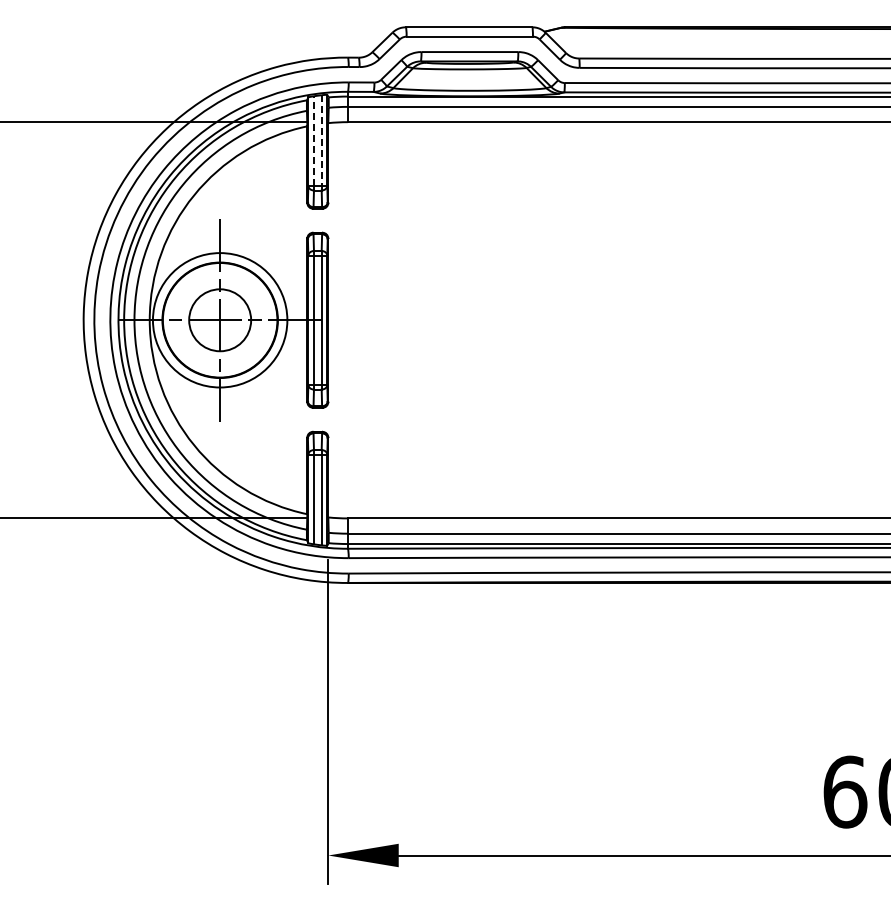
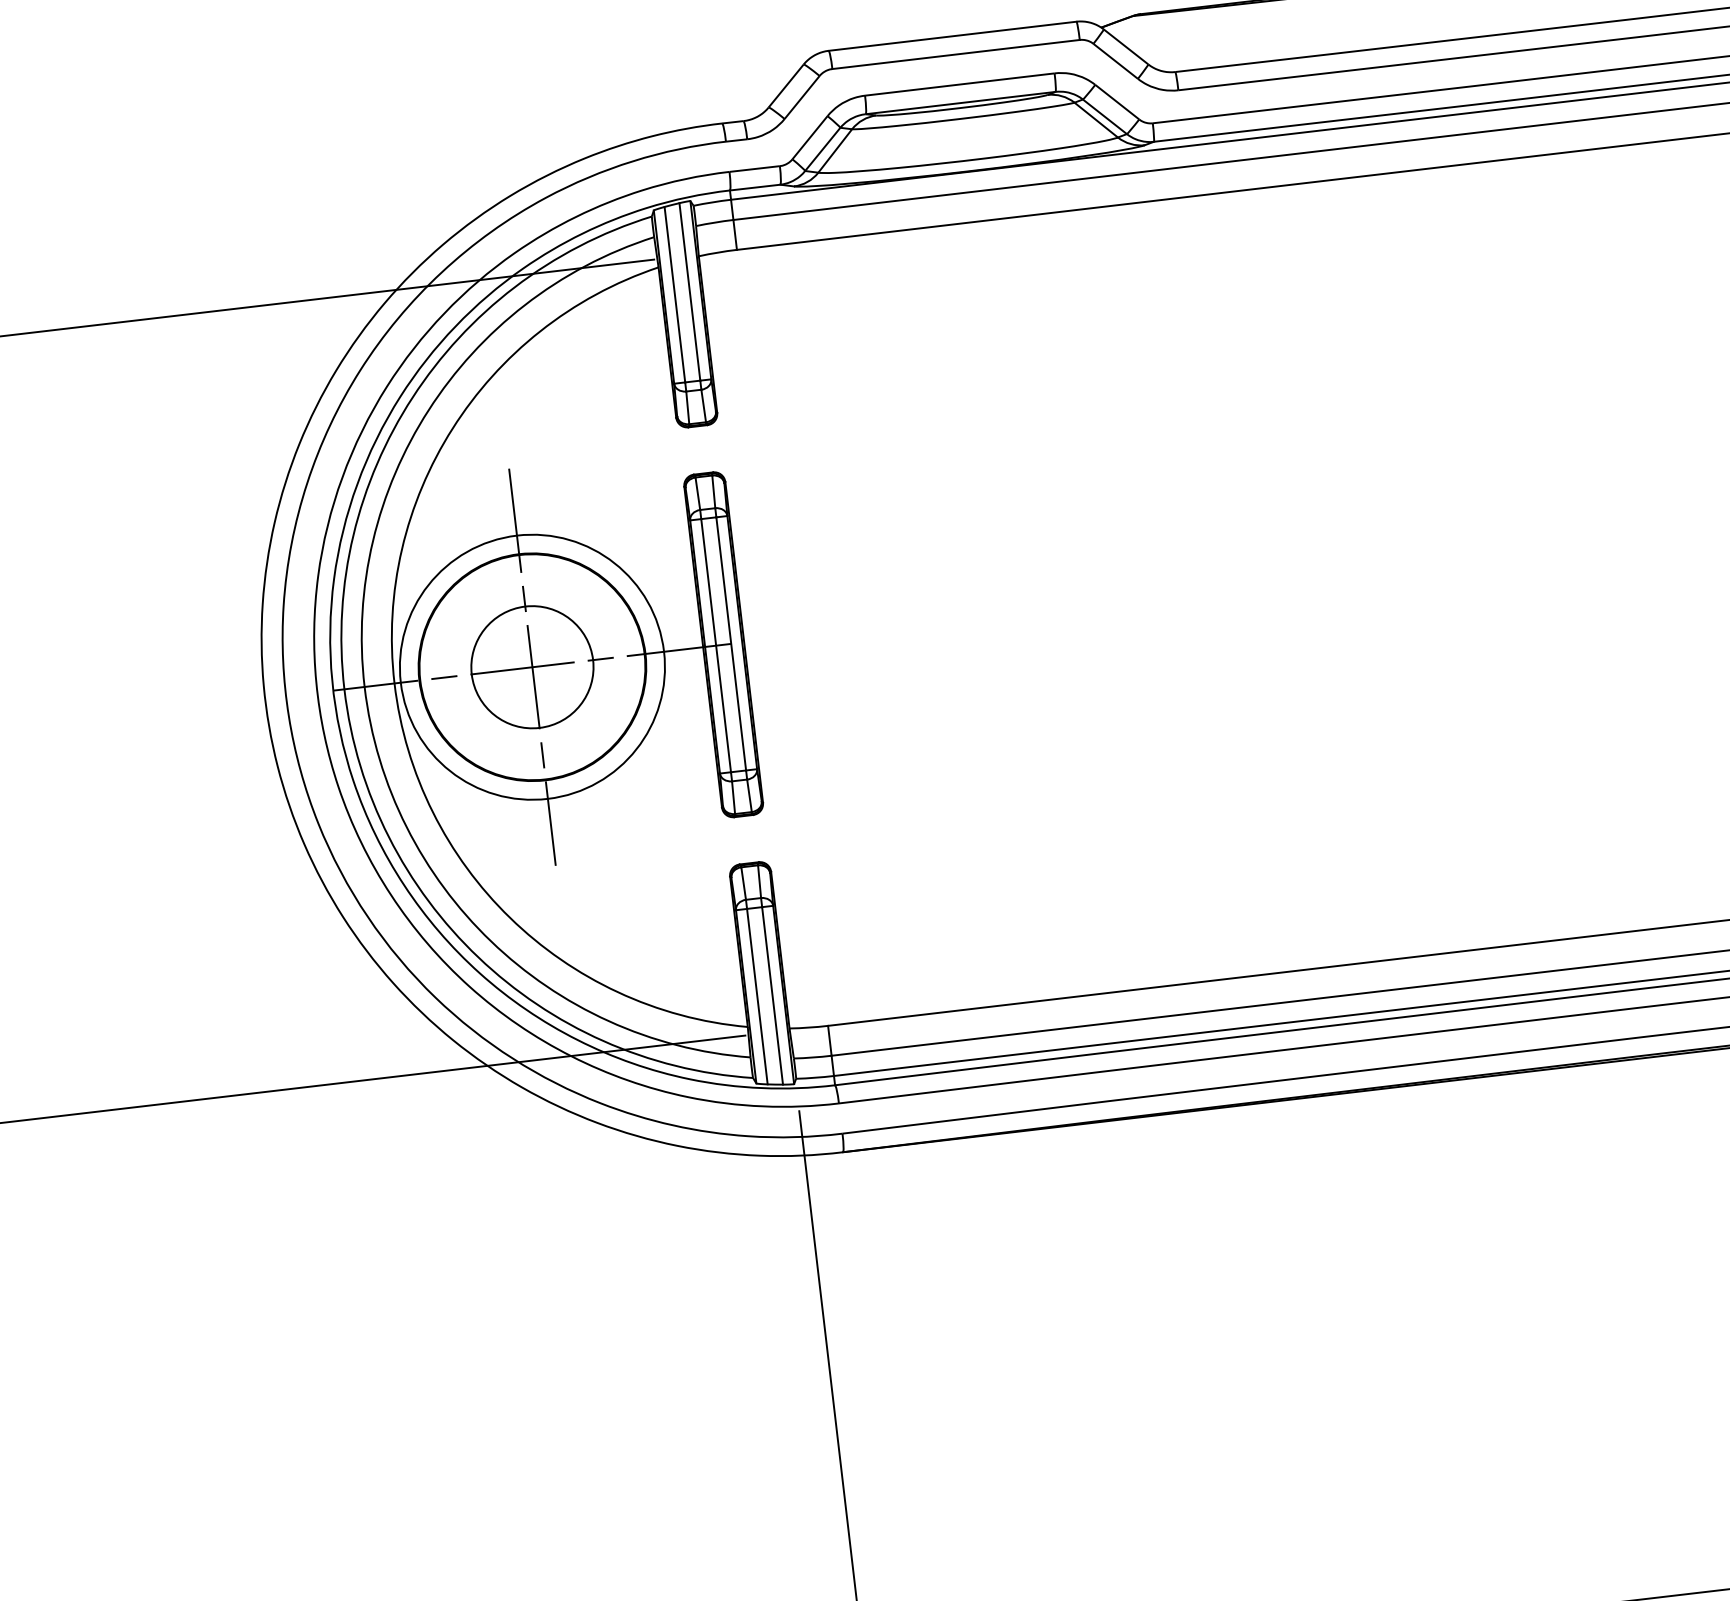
line: (313, 141) -> (674, 295), dashed -> solid
line: (321, 141) -> (689, 293), dashed -> solid

